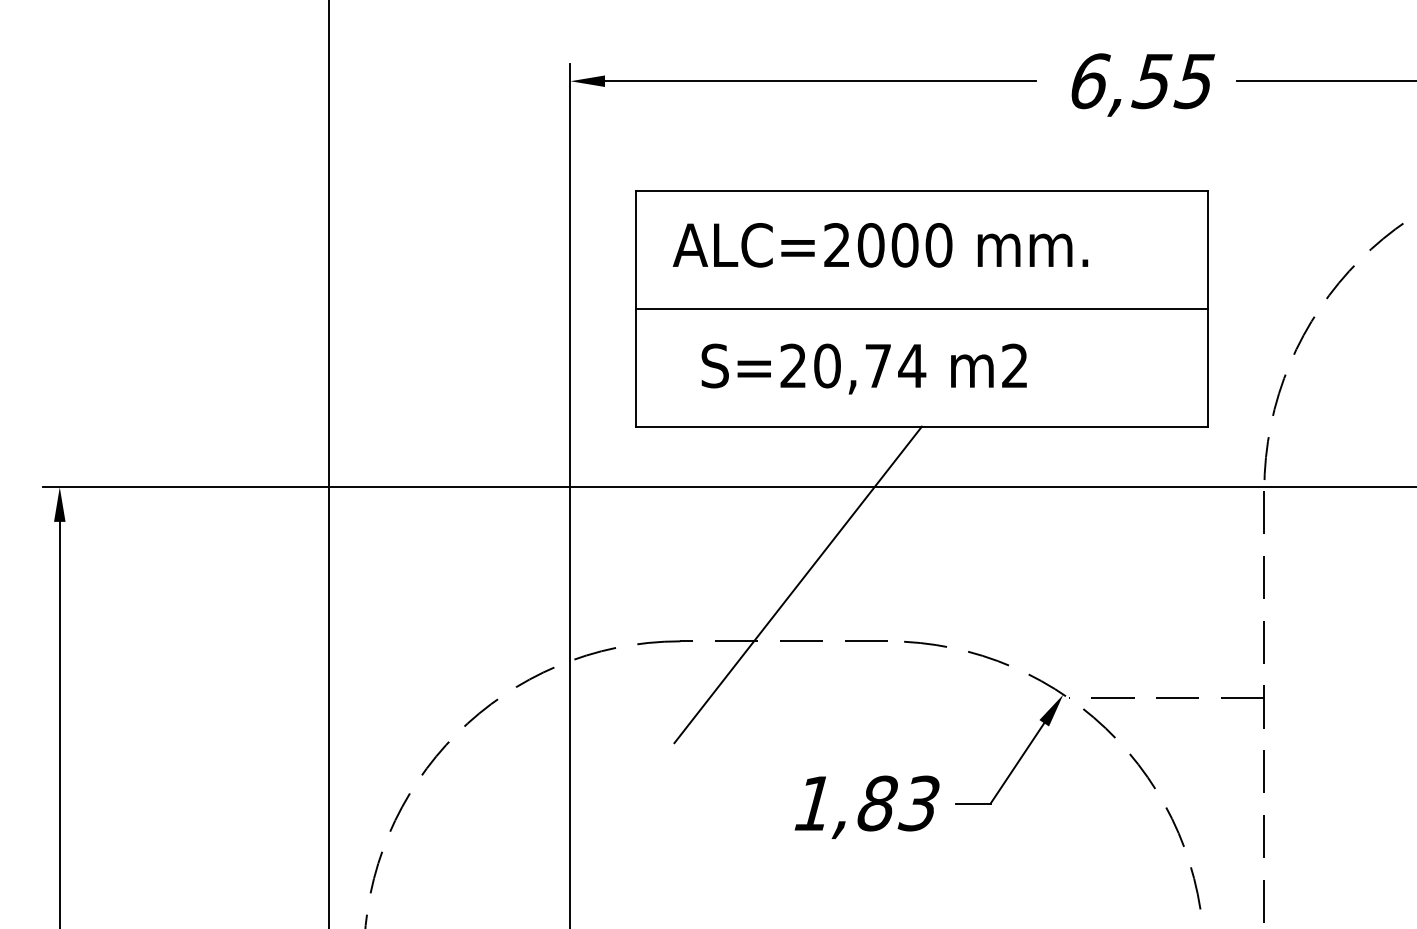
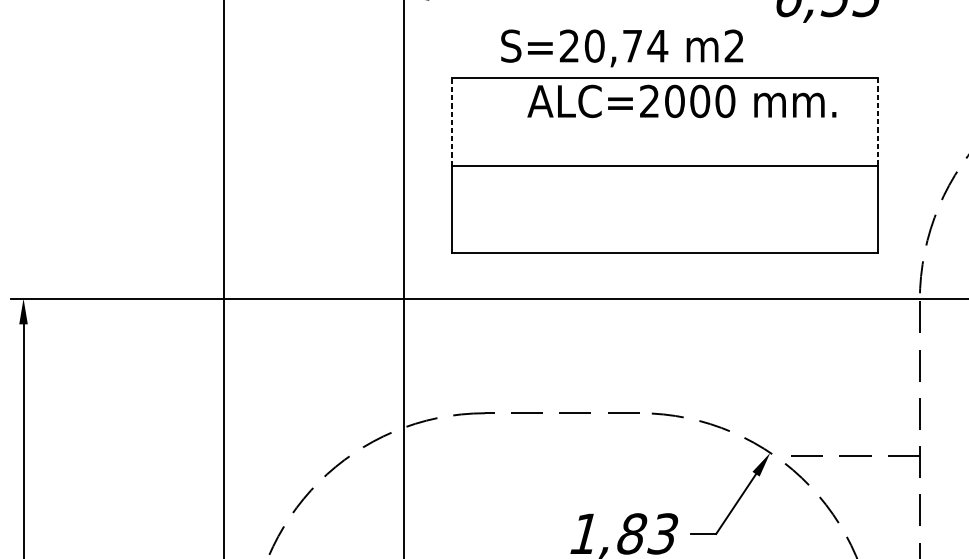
text: (880, 245) -> (681, 101), moved
line: (635, 250) -> (451, 122), solid -> dashed
line: (1207, 250) -> (877, 122), solid -> dashed
text: (863, 368) -> (621, 48), moved
line: (797, 584) -> (572, 370), removed

